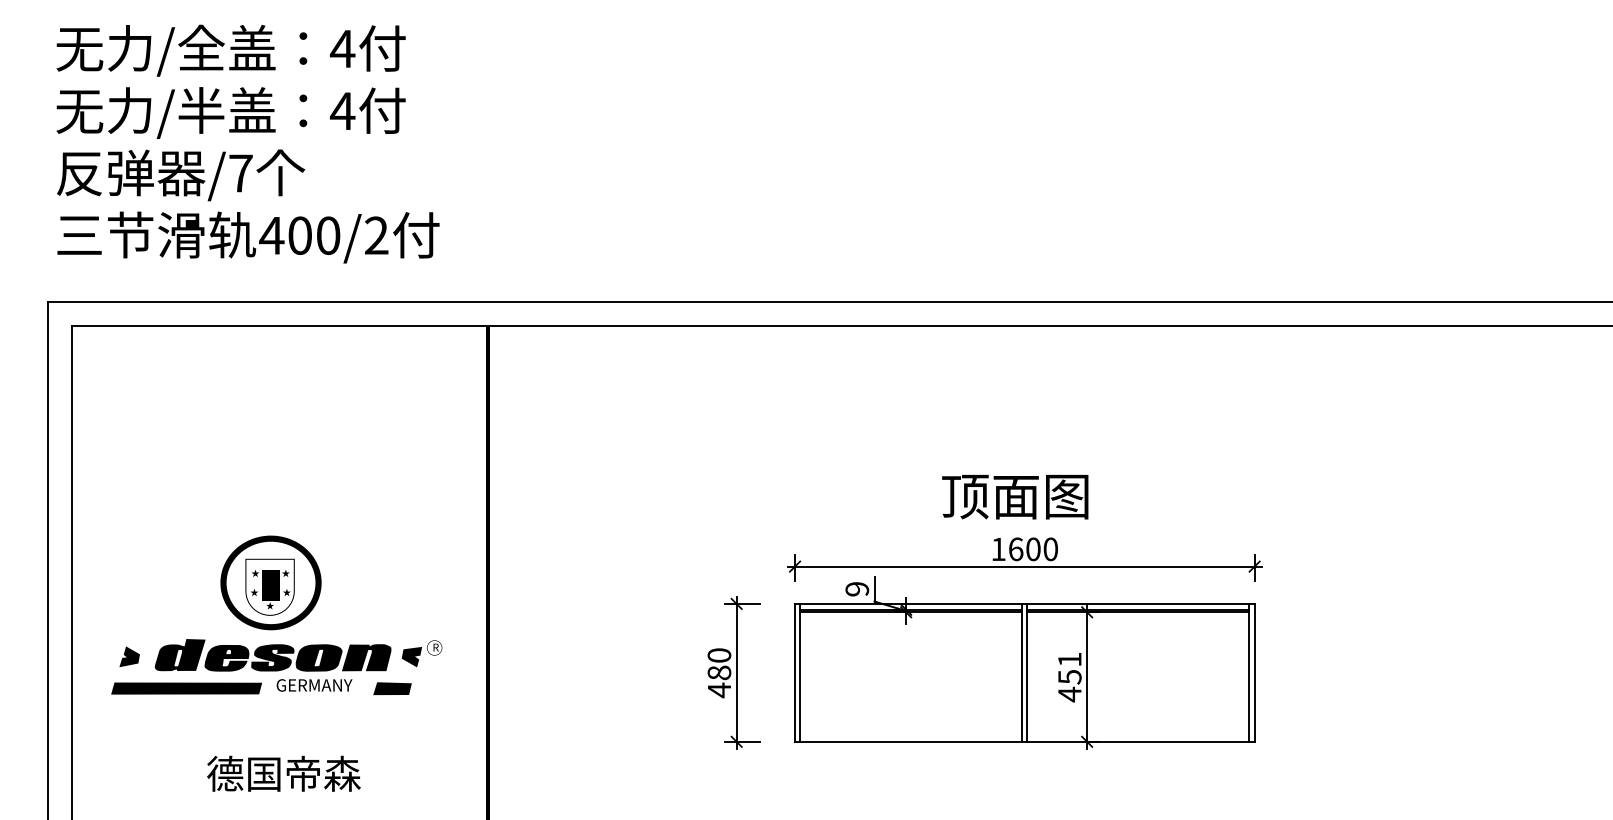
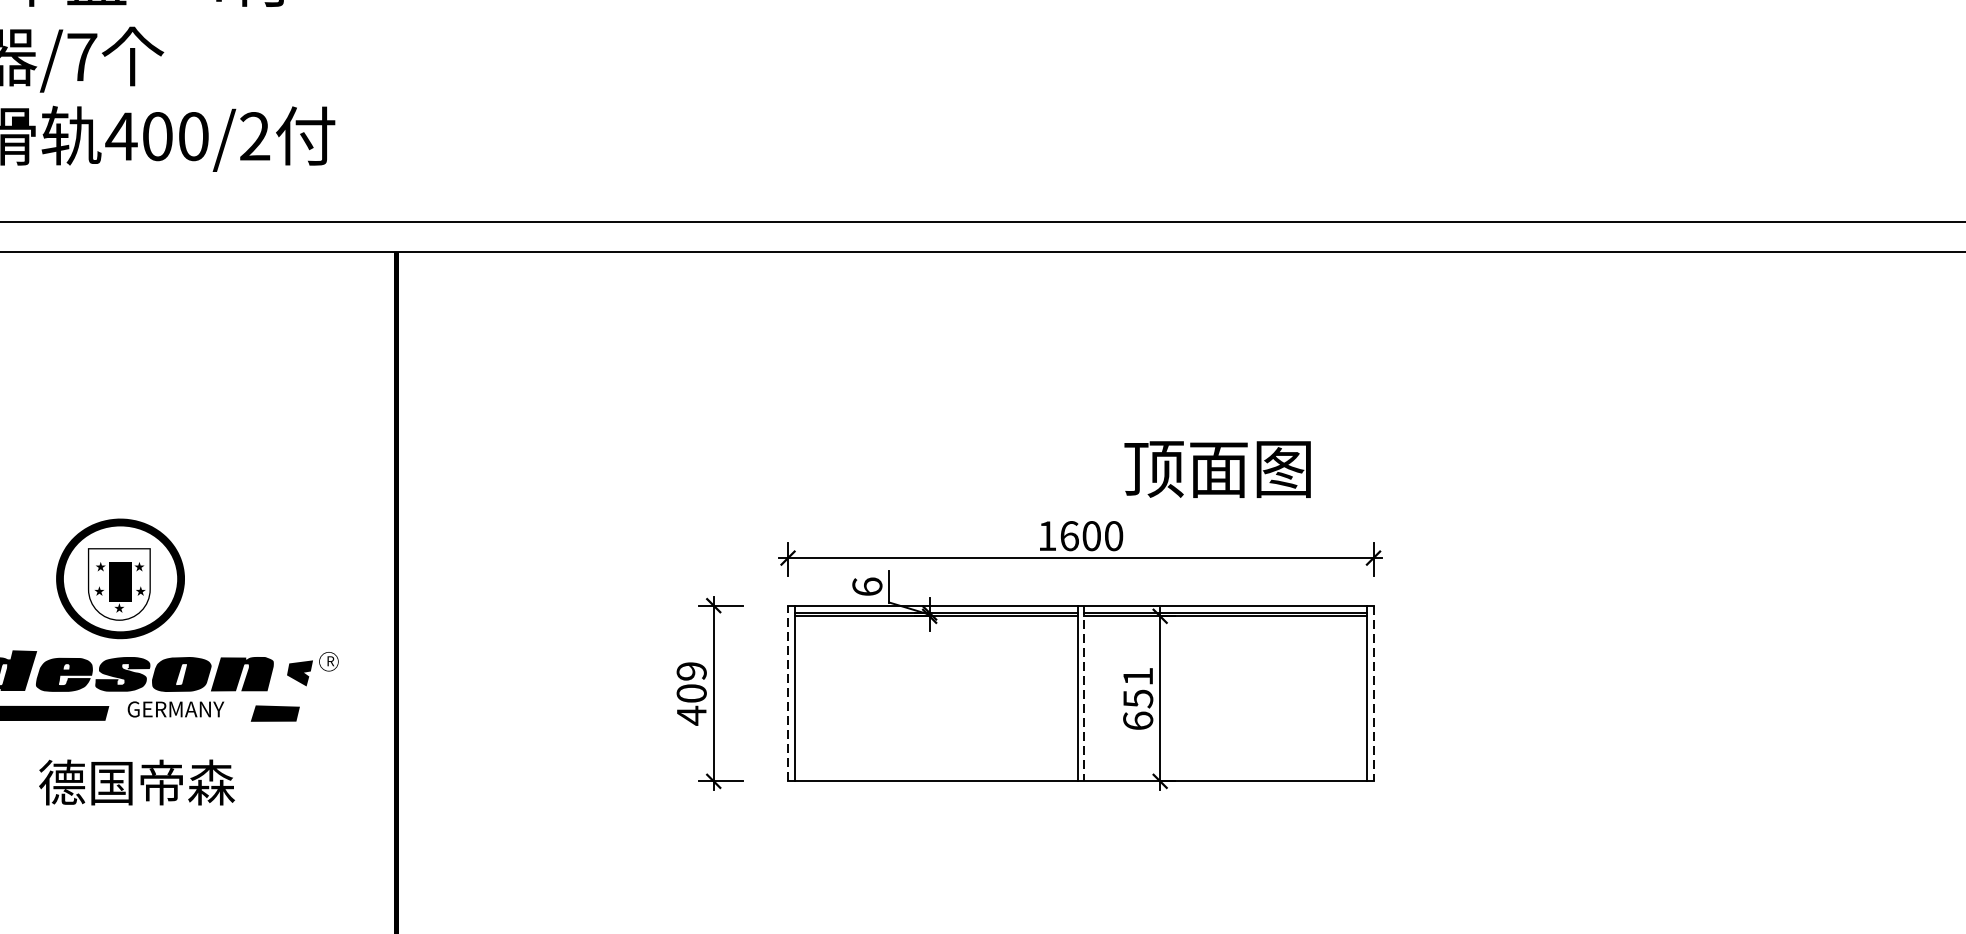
text: (1015, 497) -> (1217, 470), moved
text: (857, 588) -> (867, 585), 9 -> 6
text: (719, 664) -> (691, 682), 480 -> 409
line: (795, 672) -> (788, 692), solid -> dashed
line: (1027, 672) -> (1084, 692), solid -> dashed
line: (1254, 672) -> (1373, 692), solid -> dashed
text: (1069, 694) -> (1137, 721), 451 -> 651
text: (283, 773) -> (136, 782), moved

